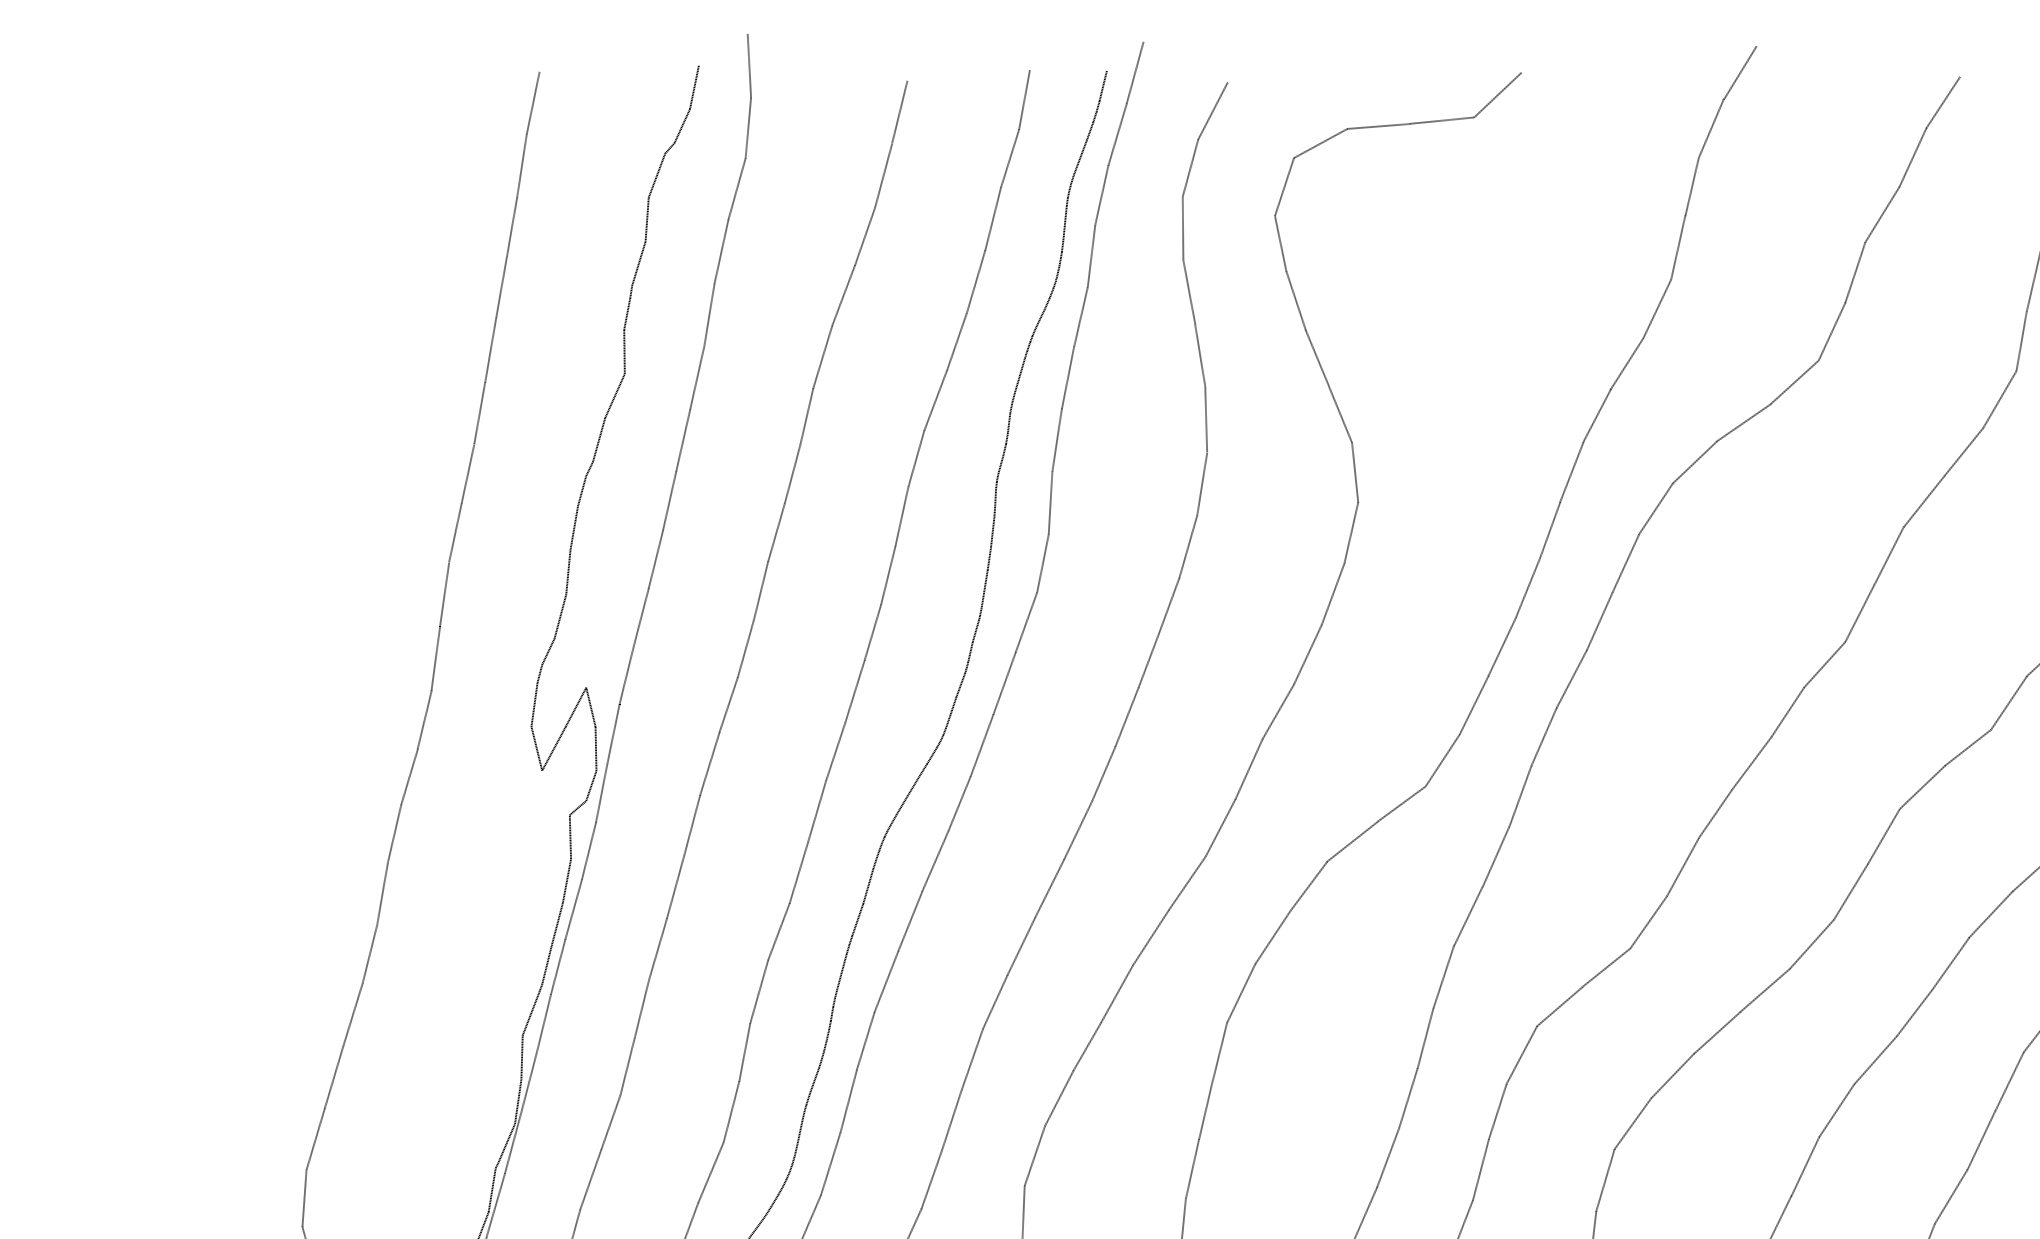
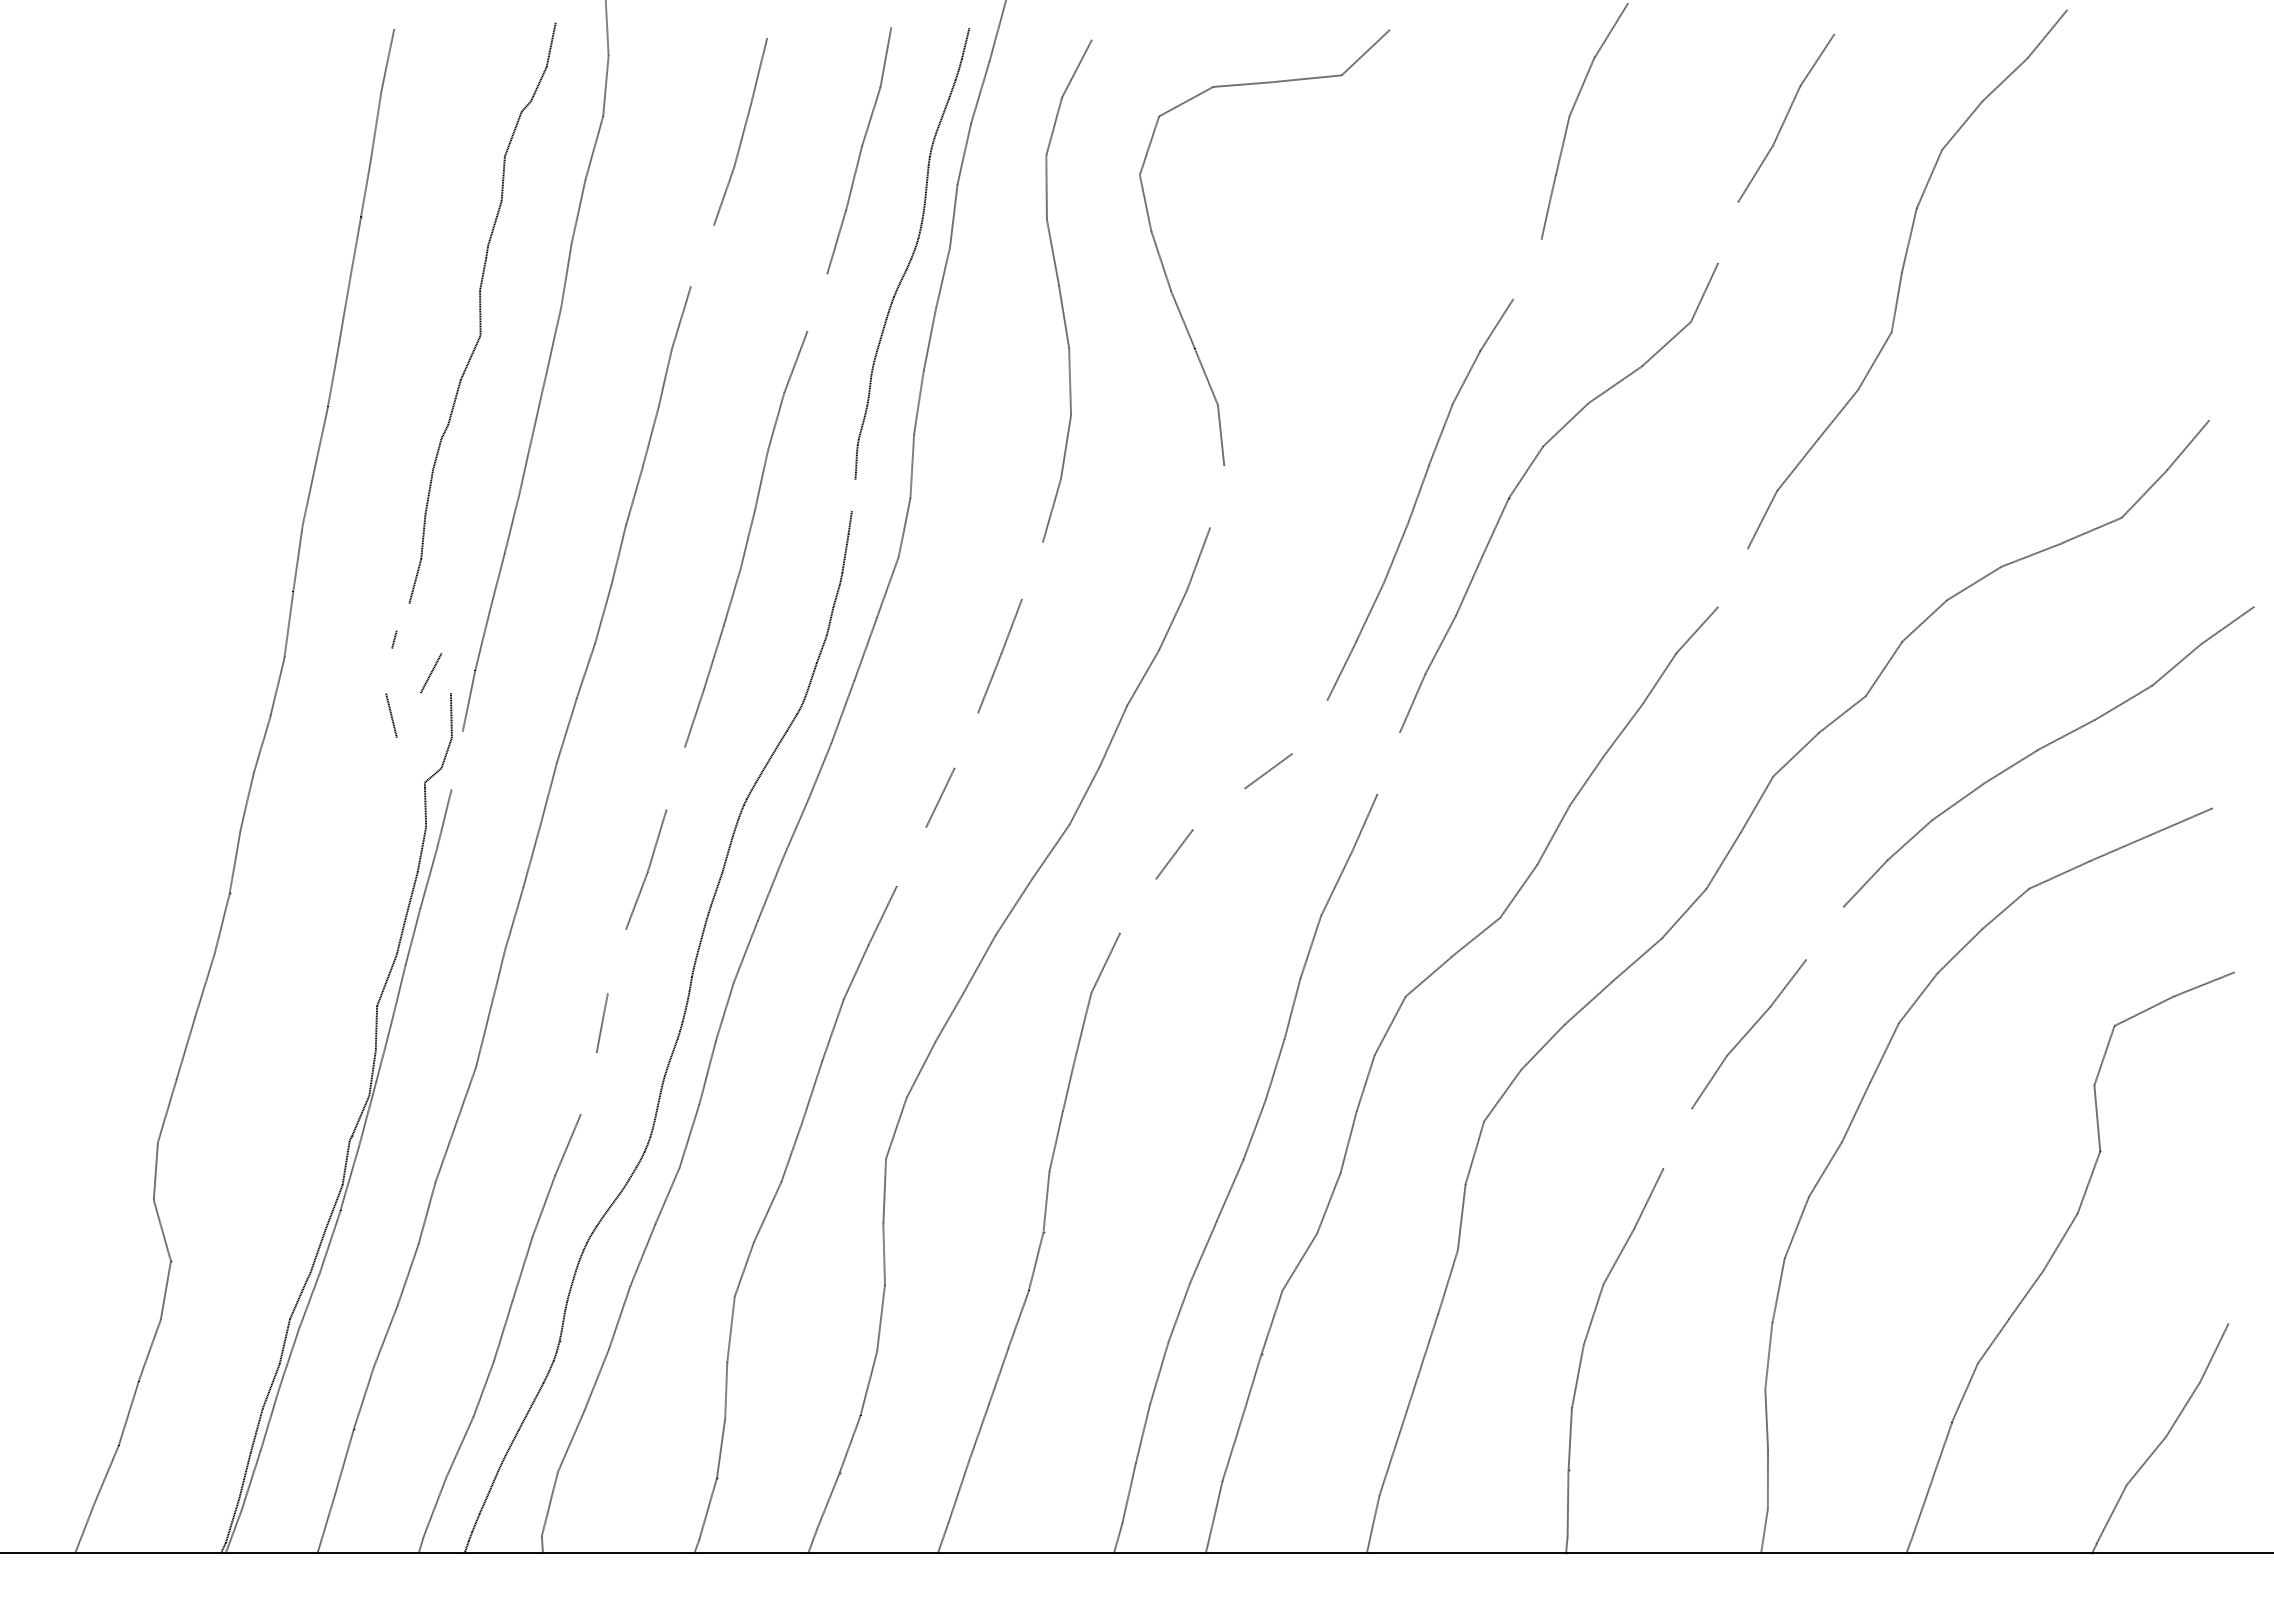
line: (1855, 272) -> (1728, 232), removed
line: (842, 295) -> (701, 255), removed
line: (1657, 309) -> (1527, 269), removed
line: (957, 341) -> (817, 302), removed
line: (992, 531) -> (853, 495), removed
line: (1351, 532) -> (1217, 496), removed
line: (1169, 605) -> (1032, 570), removed
line: (1859, 612) -> (1732, 577), removed
line: (547, 651) -> (402, 616), removed
line: (534, 704) -> (389, 670), removed
line: (590, 707) -> (445, 673), removed
line: (553, 748) -> (408, 715), removed
line: (1442, 759) -> (1309, 726), removed
line: (1104, 773) -> (966, 740), removed
line: (601, 793) -> (456, 760), removed
line: (1520, 796) -> (1388, 763), removed
line: (817, 811) -> (675, 778), removed
line: (1352, 840) -> (1218, 808), removed
line: (1049, 887) -> (911, 856), removed
line: (1272, 937) -> (1137, 906), removed
line: (1950, 963) -> (1824, 933), removed
line: (758, 991) -> (616, 961), removed
line: (731, 1111) -> (588, 1083), removed
line: (1805, 1166) -> (1677, 1138), removed

